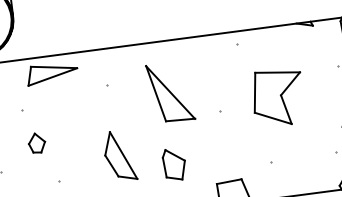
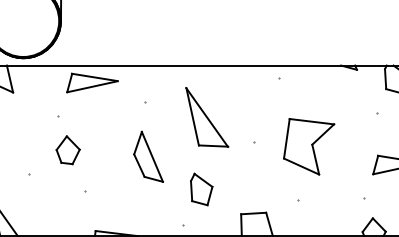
part: (278, 97) -> (309, 146), moved
part: (36, 143) -> (67, 150), size x1.43
part: (119, 155) -> (148, 156), moved

